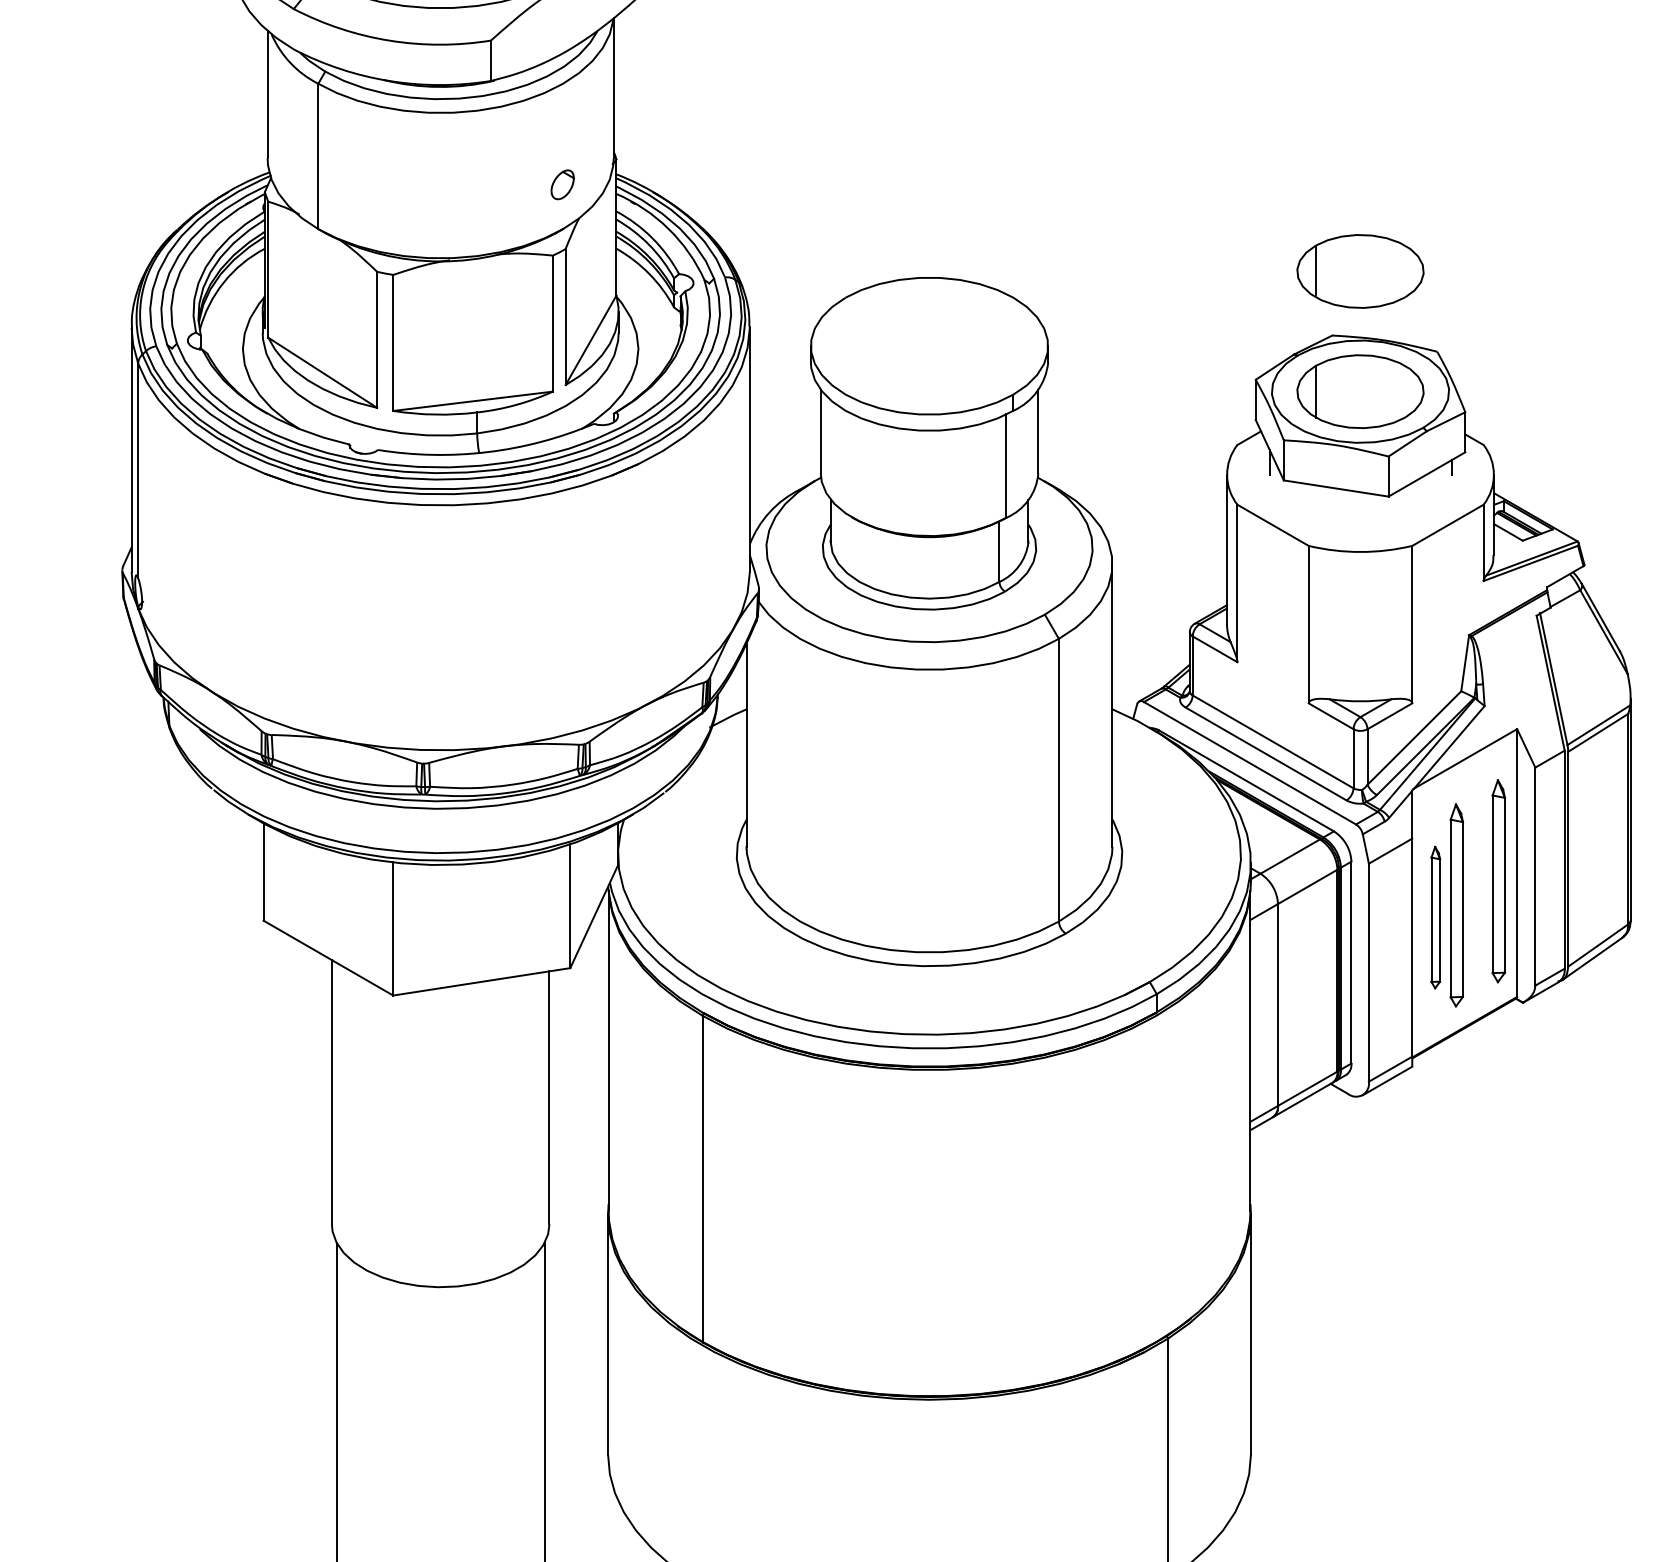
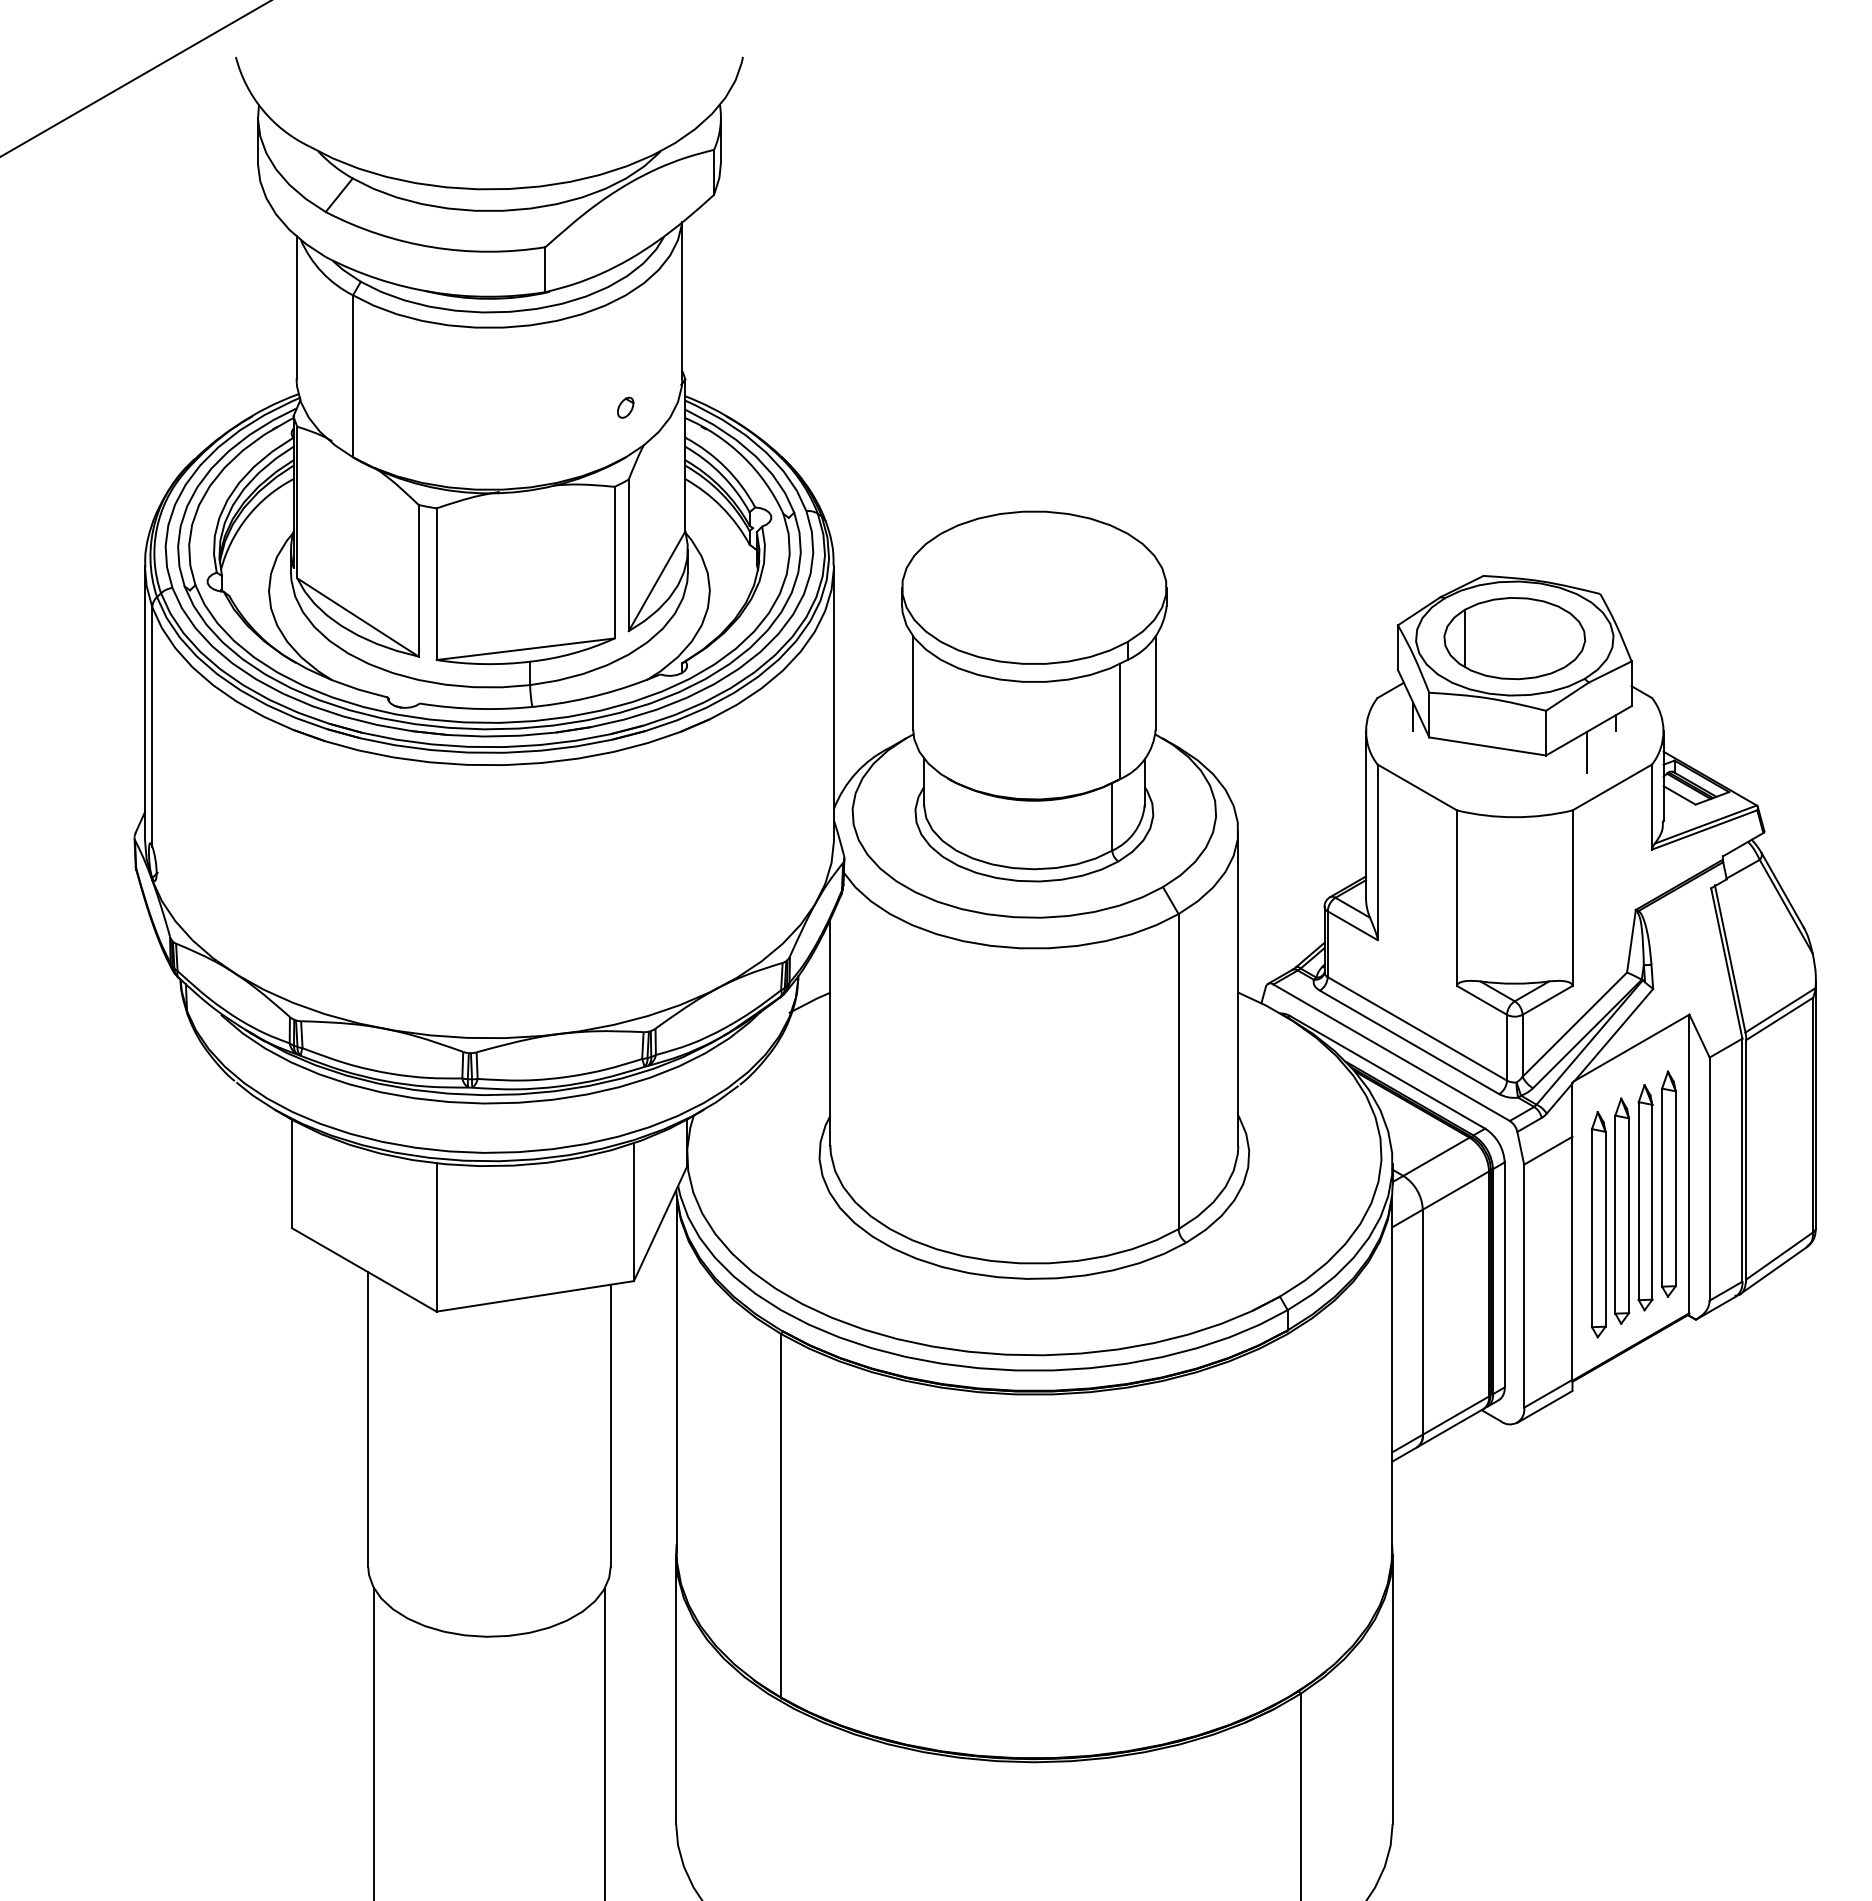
part: (562, 184) -> (625, 407), size x0.62
part: (1360, 271) -> (1514, 504), removed
line: (1424, 493) -> (1586, 752), added
part: (1477, 893) -> (1645, 1197), added
part: (1435, 917) -> (1598, 1224), size x1.43

